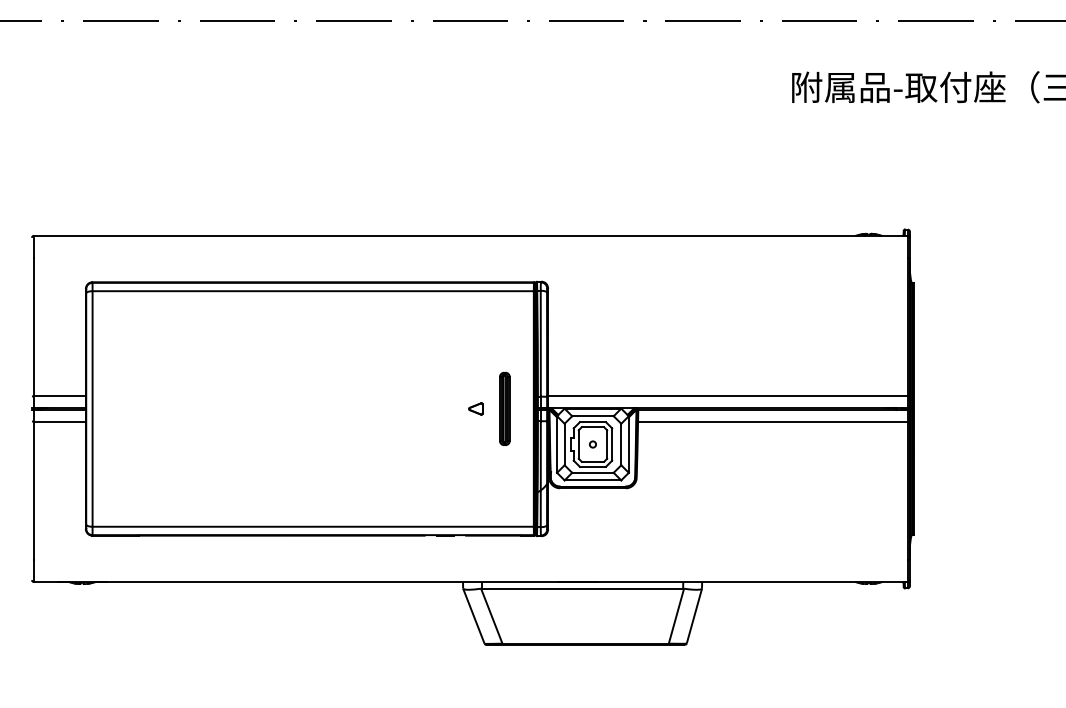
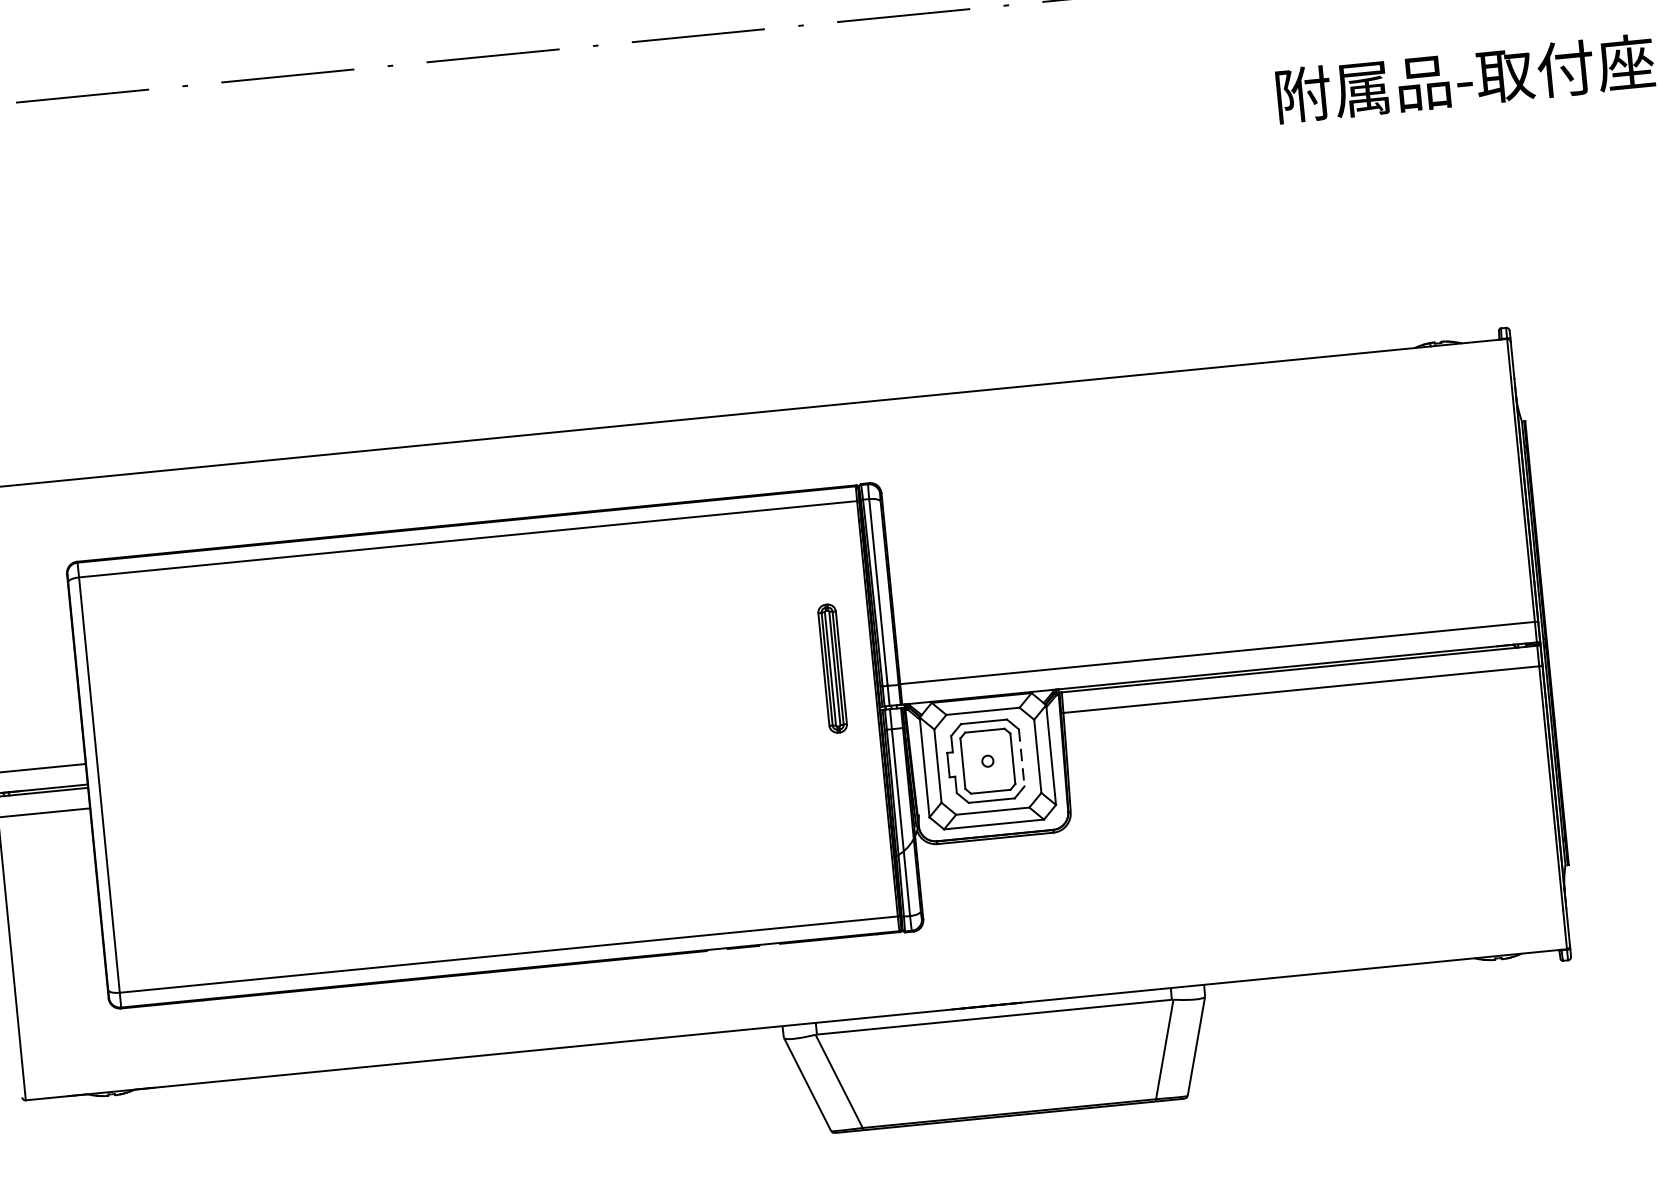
part: (475, 408) -> (774, 718), removed
part: (504, 408) -> (831, 667), moved
line: (612, 445) -> (1022, 759), solid -> dashed

